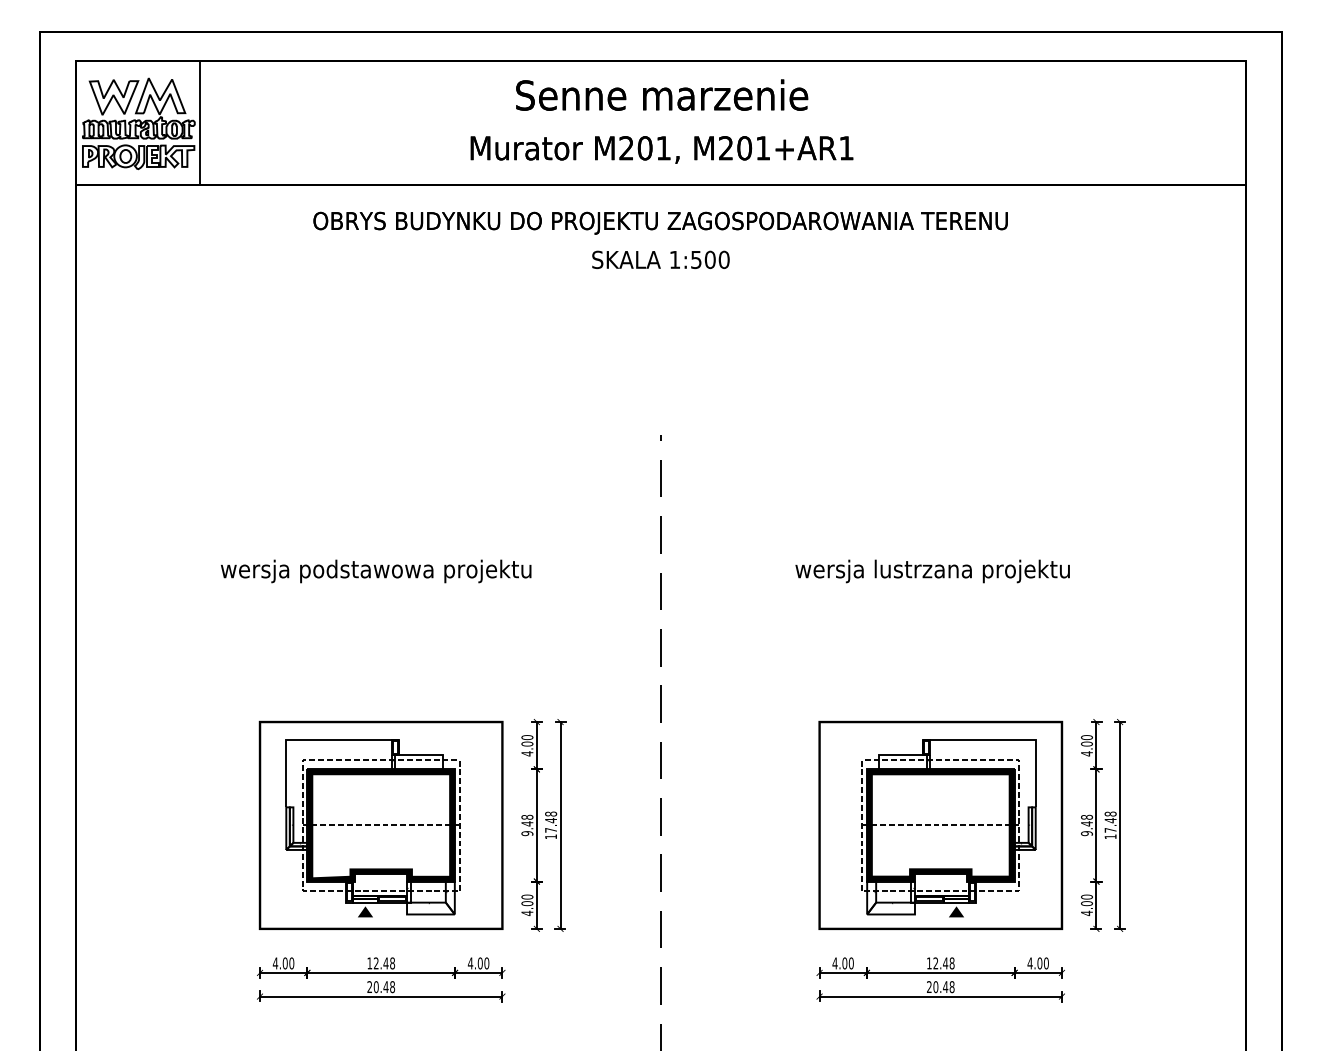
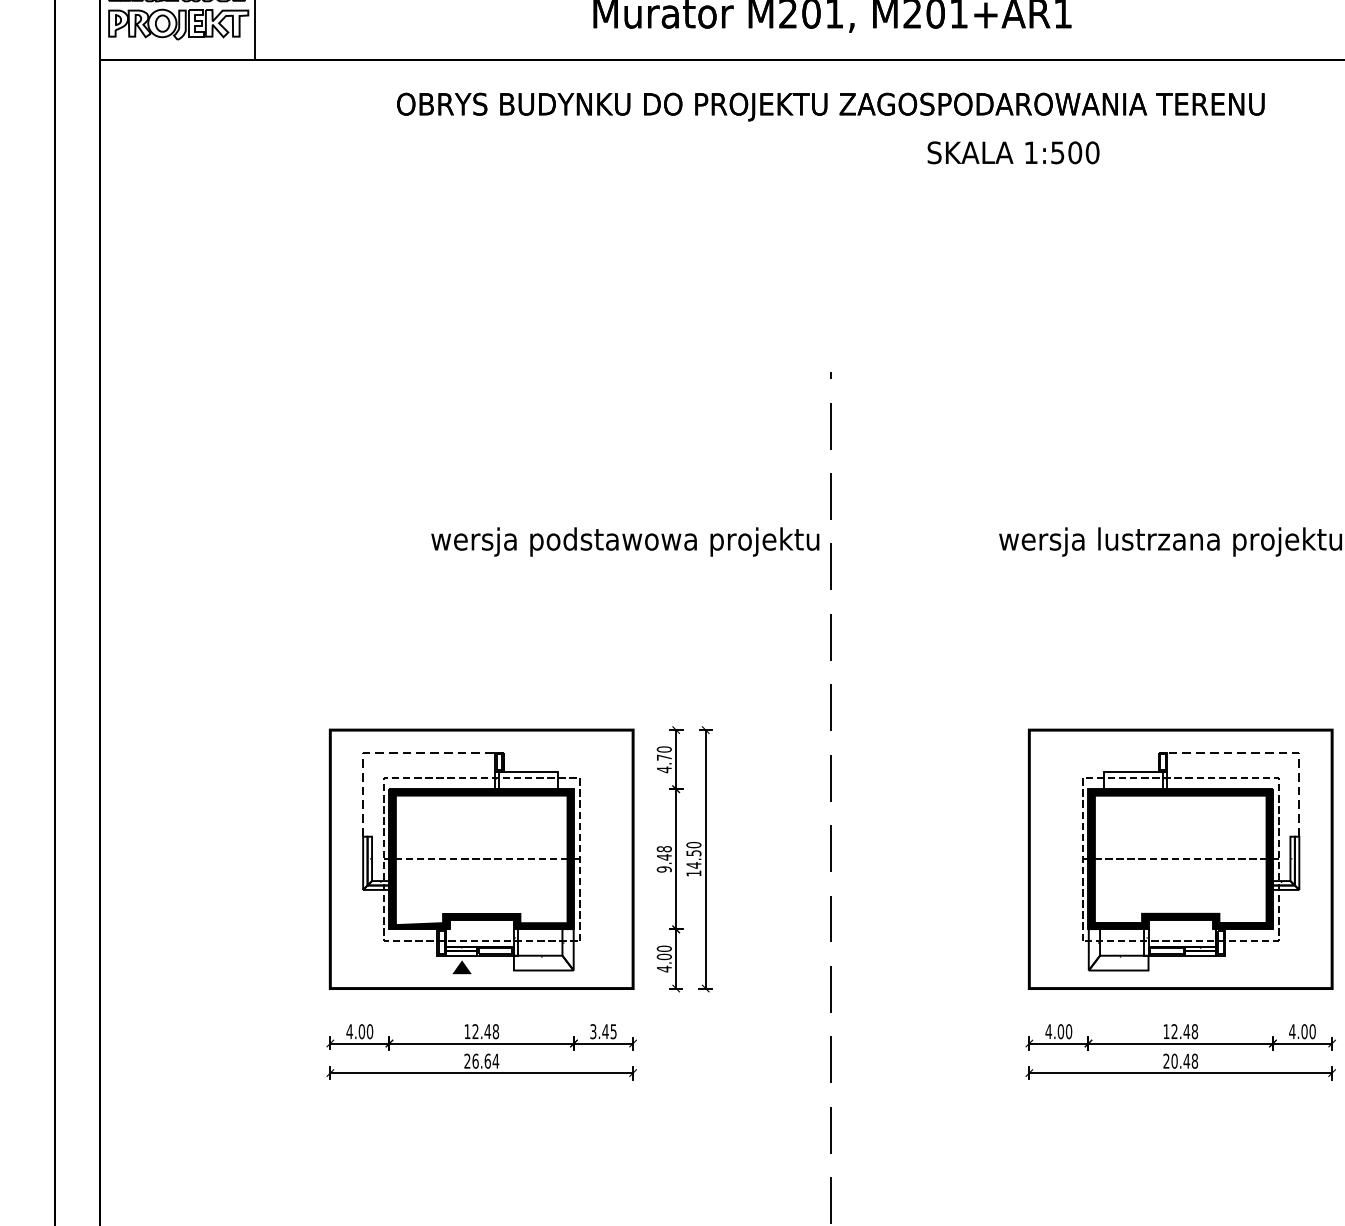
text: (660, 259) -> (1012, 152), moved
text: (376, 571) -> (625, 542), moved
line: (317, 740) -> (402, 753), solid -> dashed
line: (1004, 740) -> (1260, 753), solid -> dashed
text: (527, 743) -> (664, 756), 4.00 -> 4.70
text: (551, 822) -> (694, 855), 17.48 -> 14.50
fill: (956, 911) -> (1200, 966), removed
text: (478, 963) -> (603, 1031), 4.00 -> 3.45
text: (384, 987) -> (485, 1061), 20.48 -> 26.64

